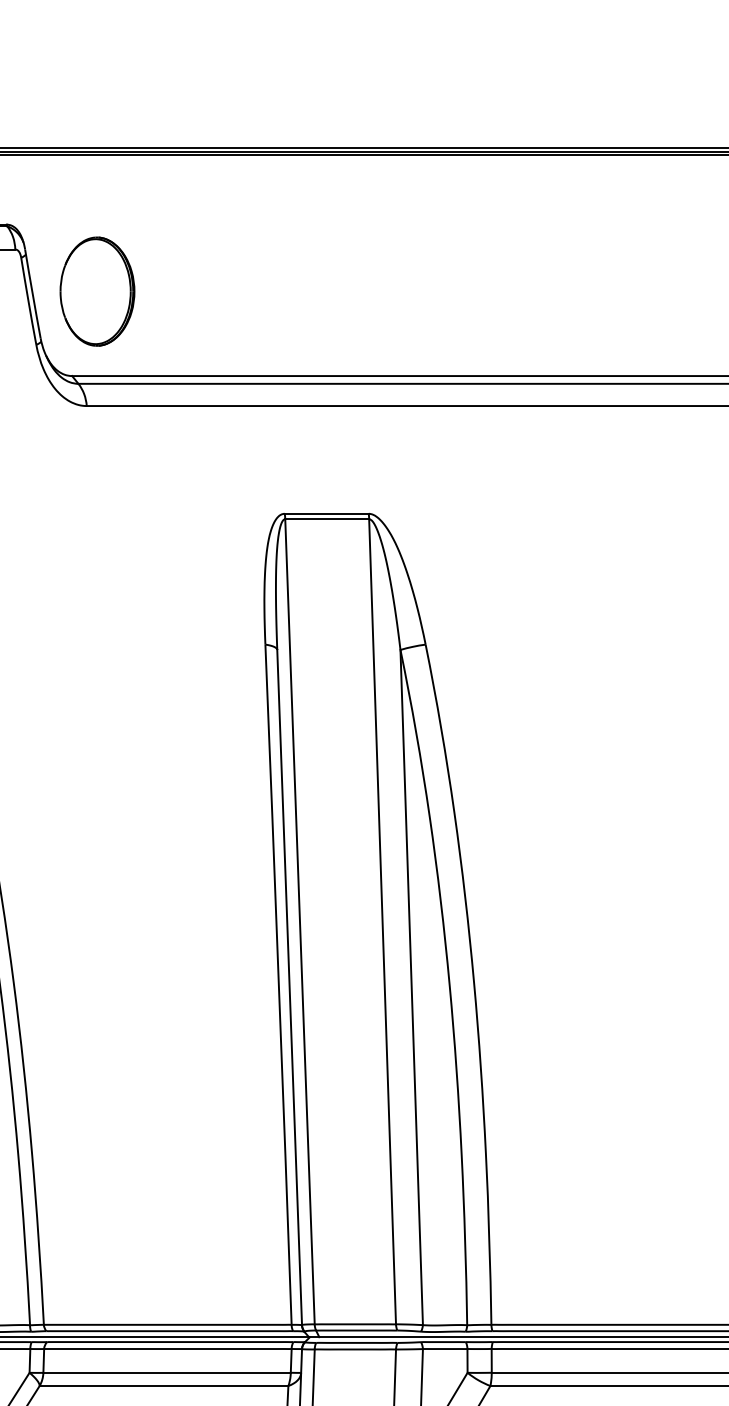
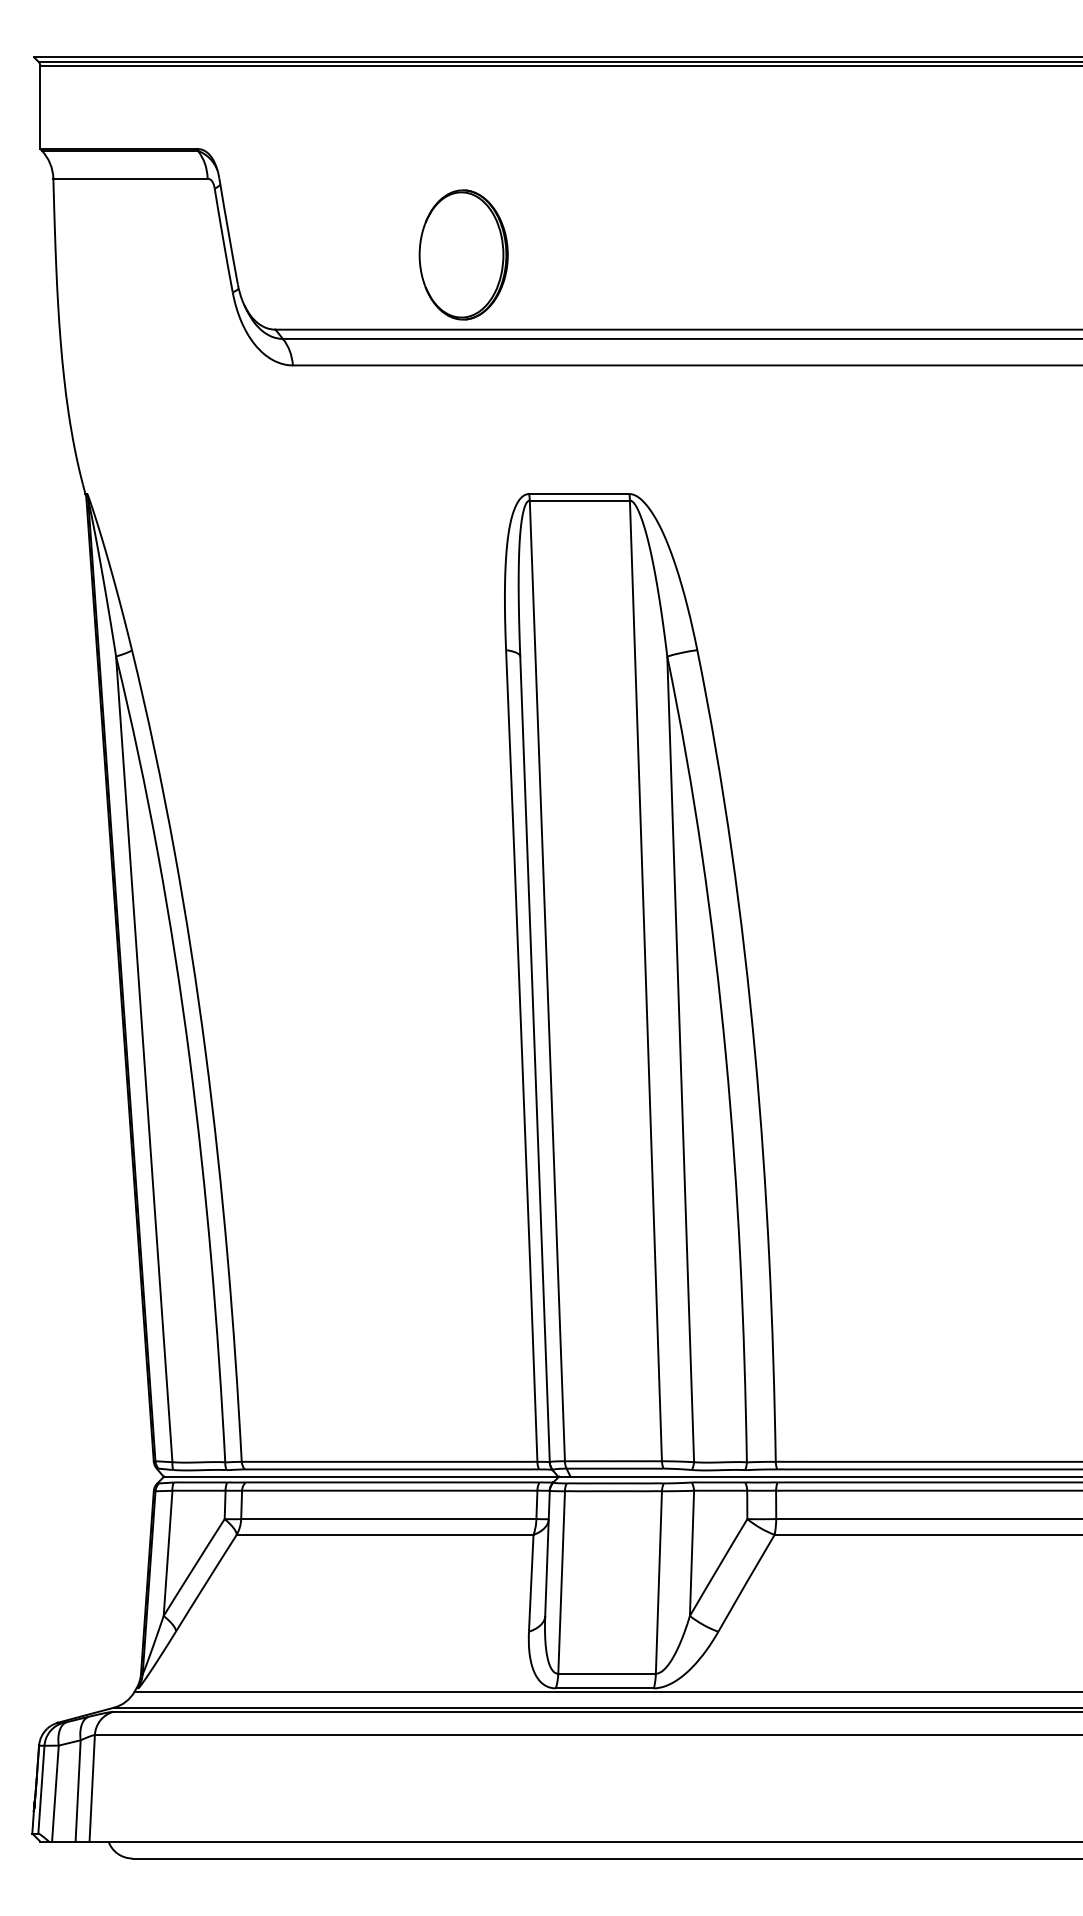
part: (97, 291) -> (463, 254), moved

